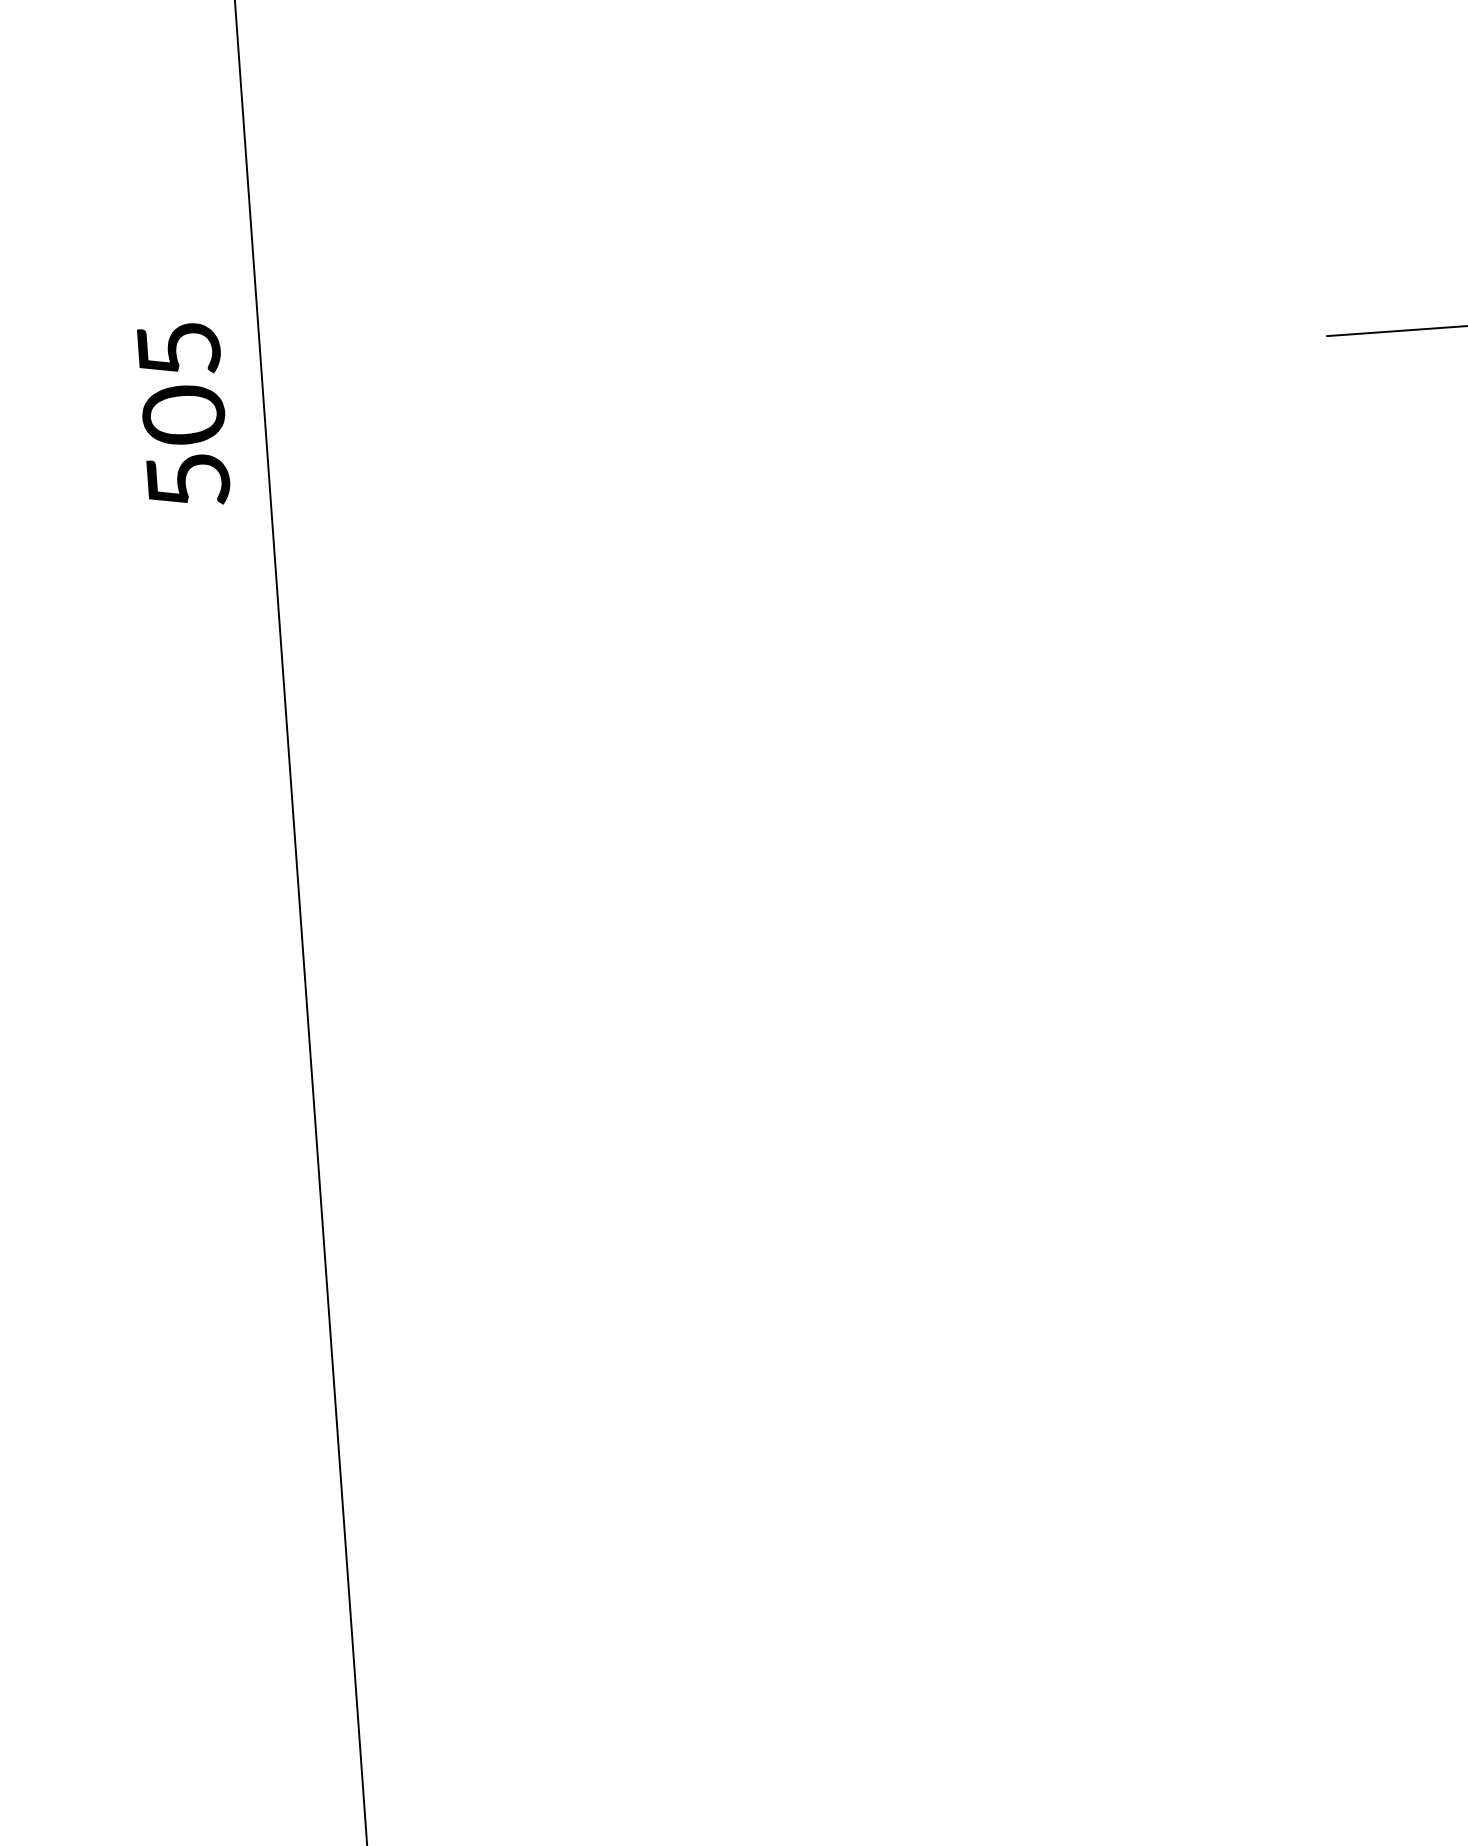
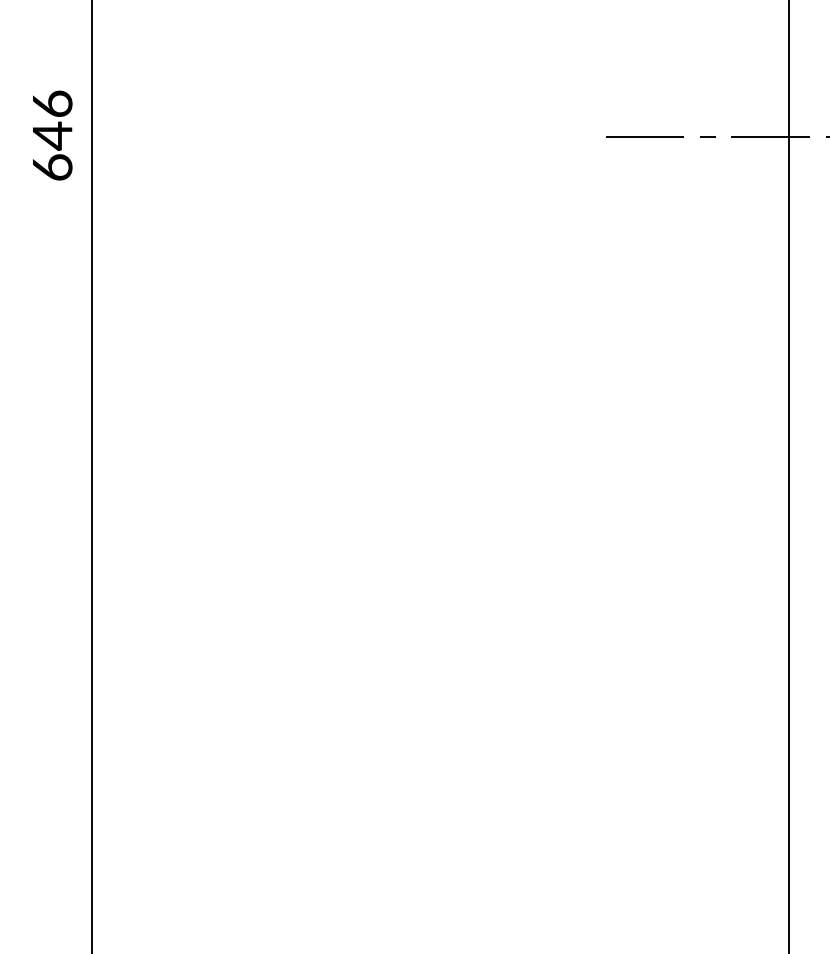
text: (183, 414) -> (52, 135), 505 -> 646

